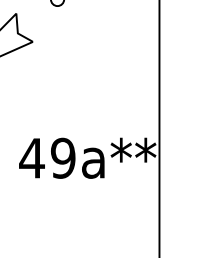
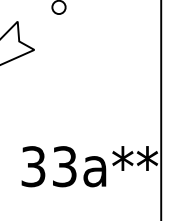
text: (47, 157) -> (48, 165), 49a** -> 33a**

